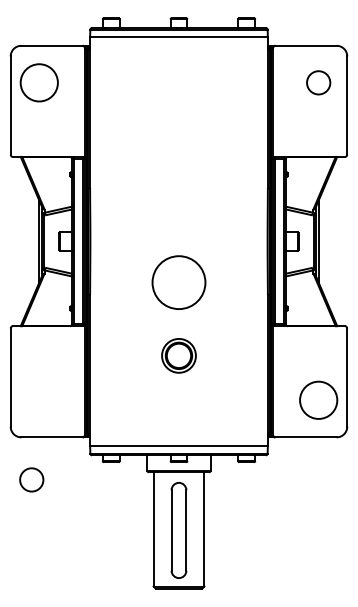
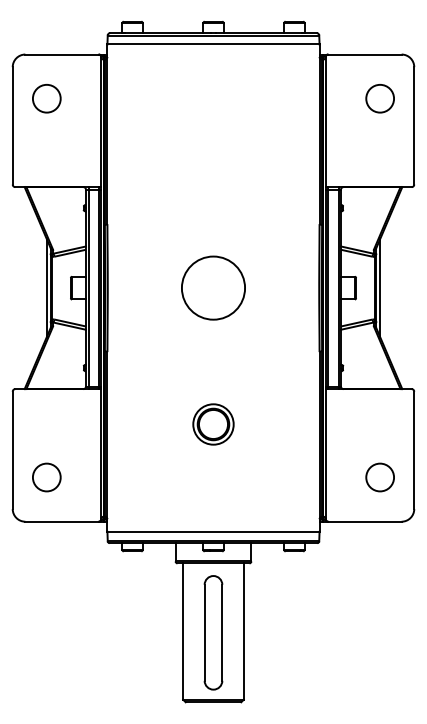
circle: (39, 82) -> (46, 98), size x0.62
circle: (179, 282) -> (213, 287), moved
circle: (318, 400) -> (380, 477), size x0.62
circle: (31, 479) -> (46, 477), moved

